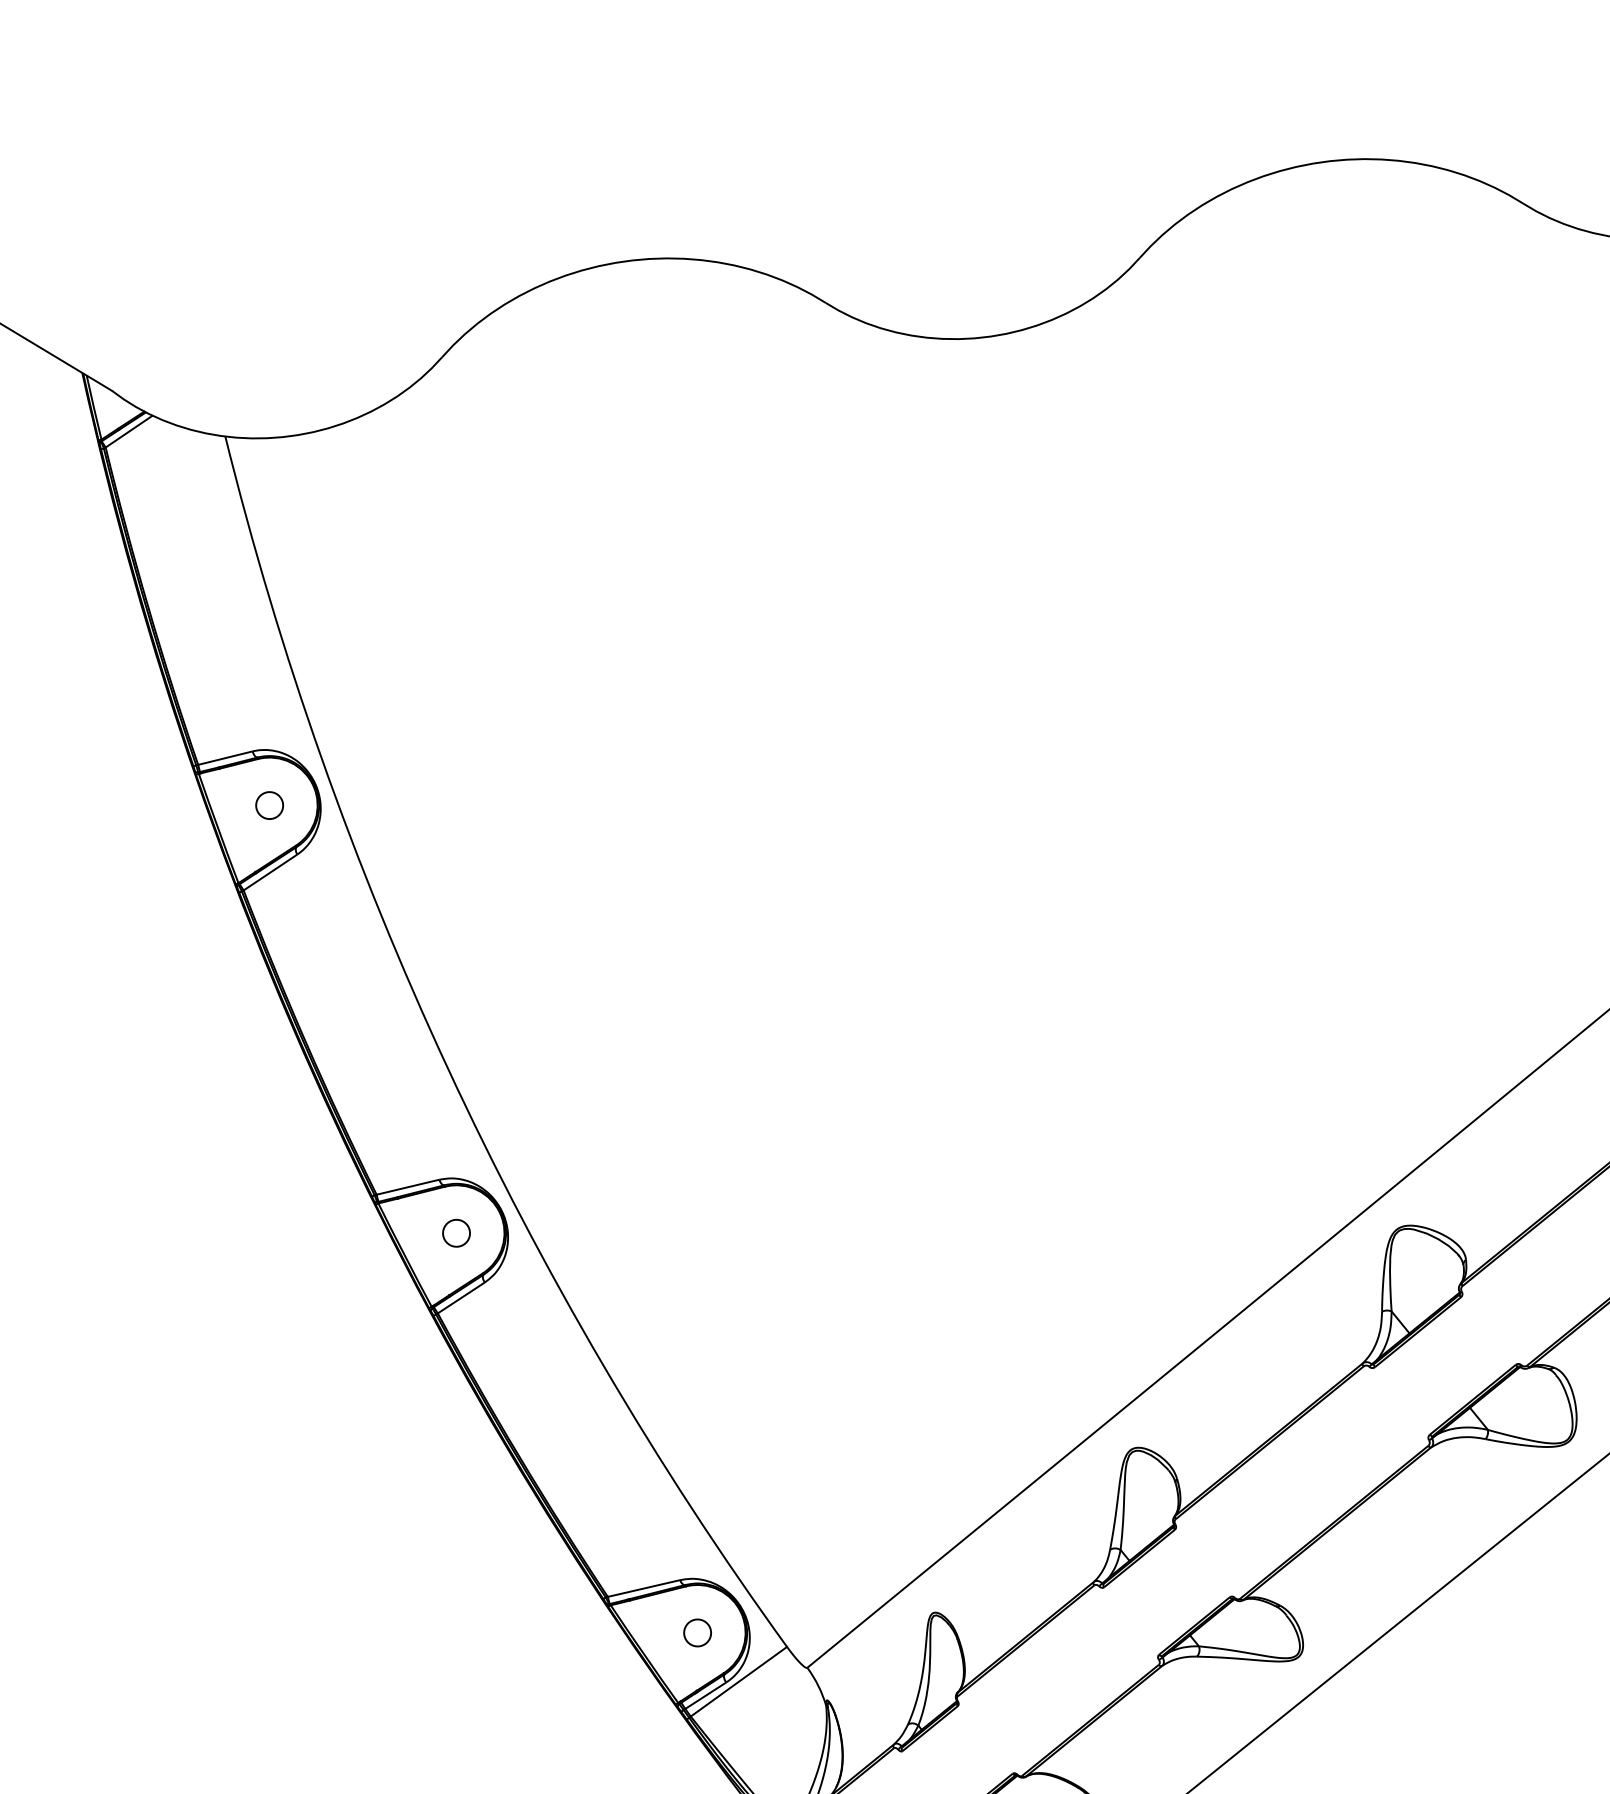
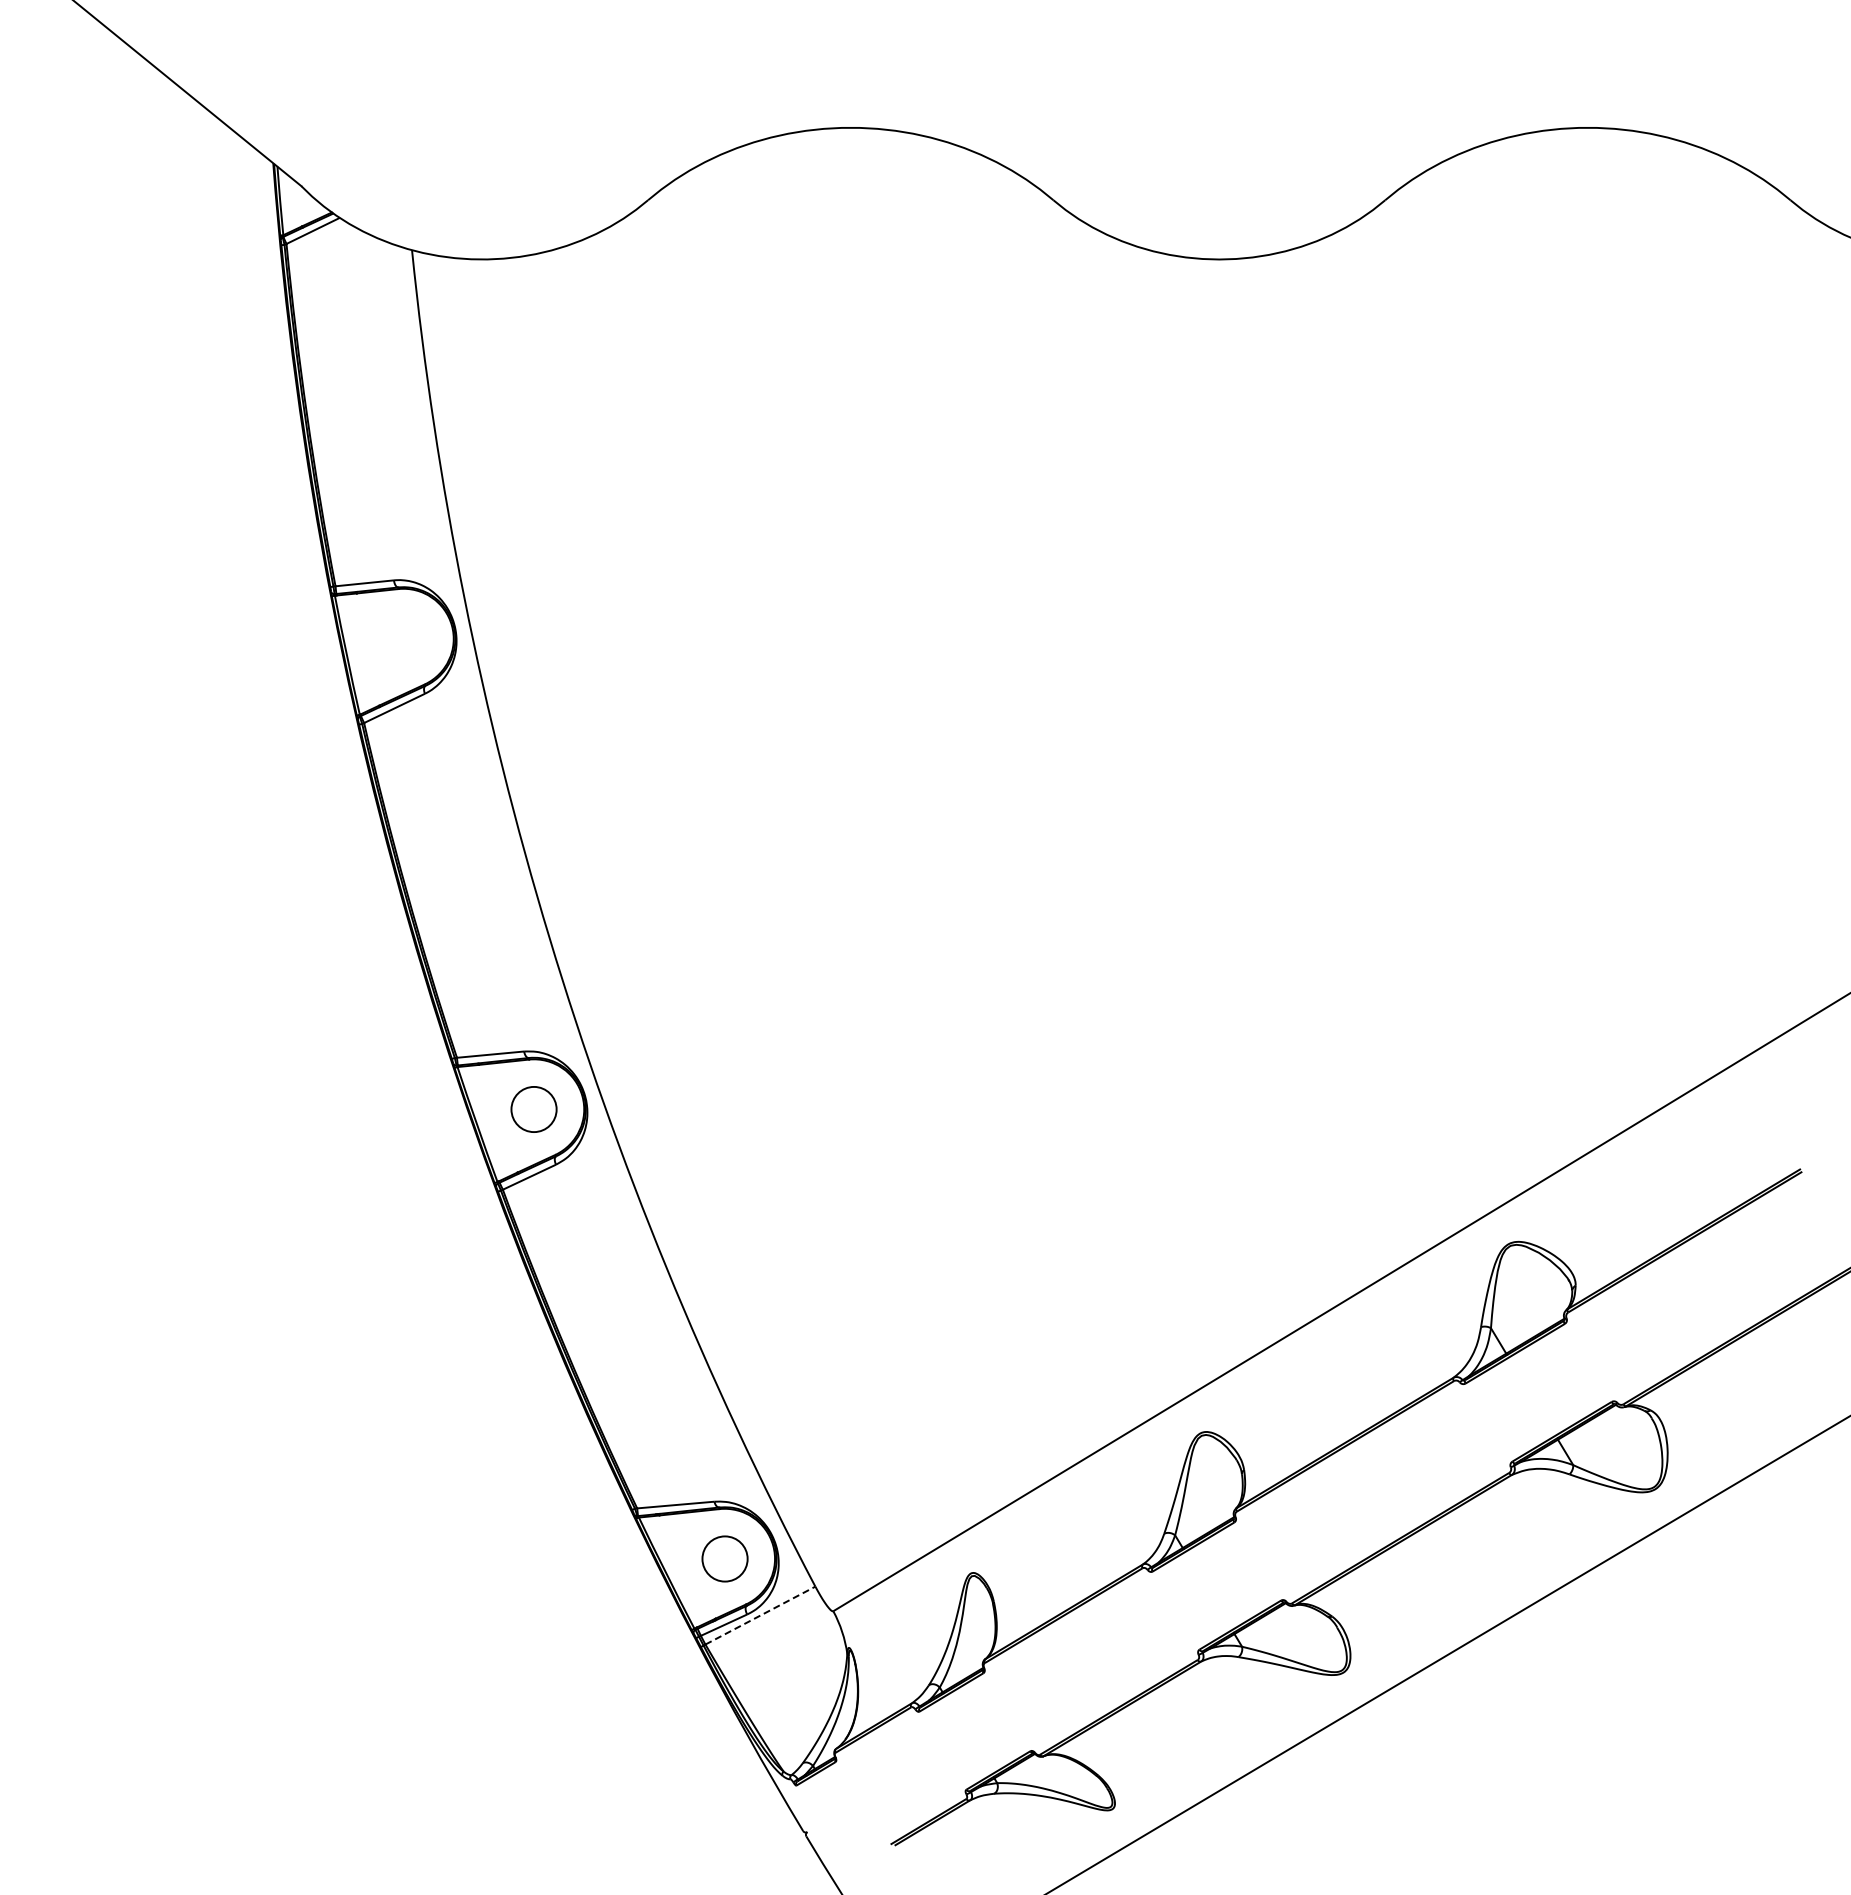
circle: (269, 805) -> (403, 638), removed
circle: (456, 1233) -> (533, 1109), size x1.6
circle: (697, 1632) -> (724, 1558), size x1.6
line: (738, 1681) -> (760, 1615), solid -> dashed

